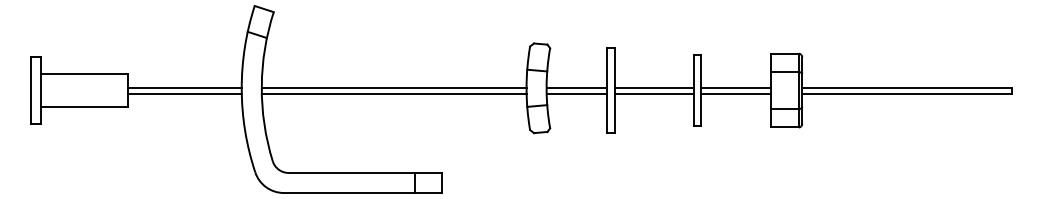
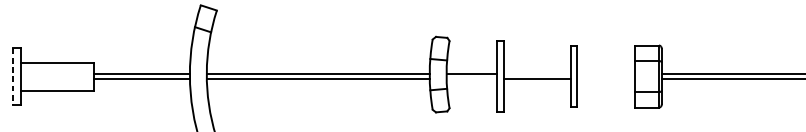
line: (654, 87) -> (537, 73), removed
line: (735, 87) -> (605, 73), removed
line: (31, 91) -> (12, 77), solid -> dashed
line: (576, 93) -> (471, 79), removed
line: (735, 93) -> (605, 79), removed

